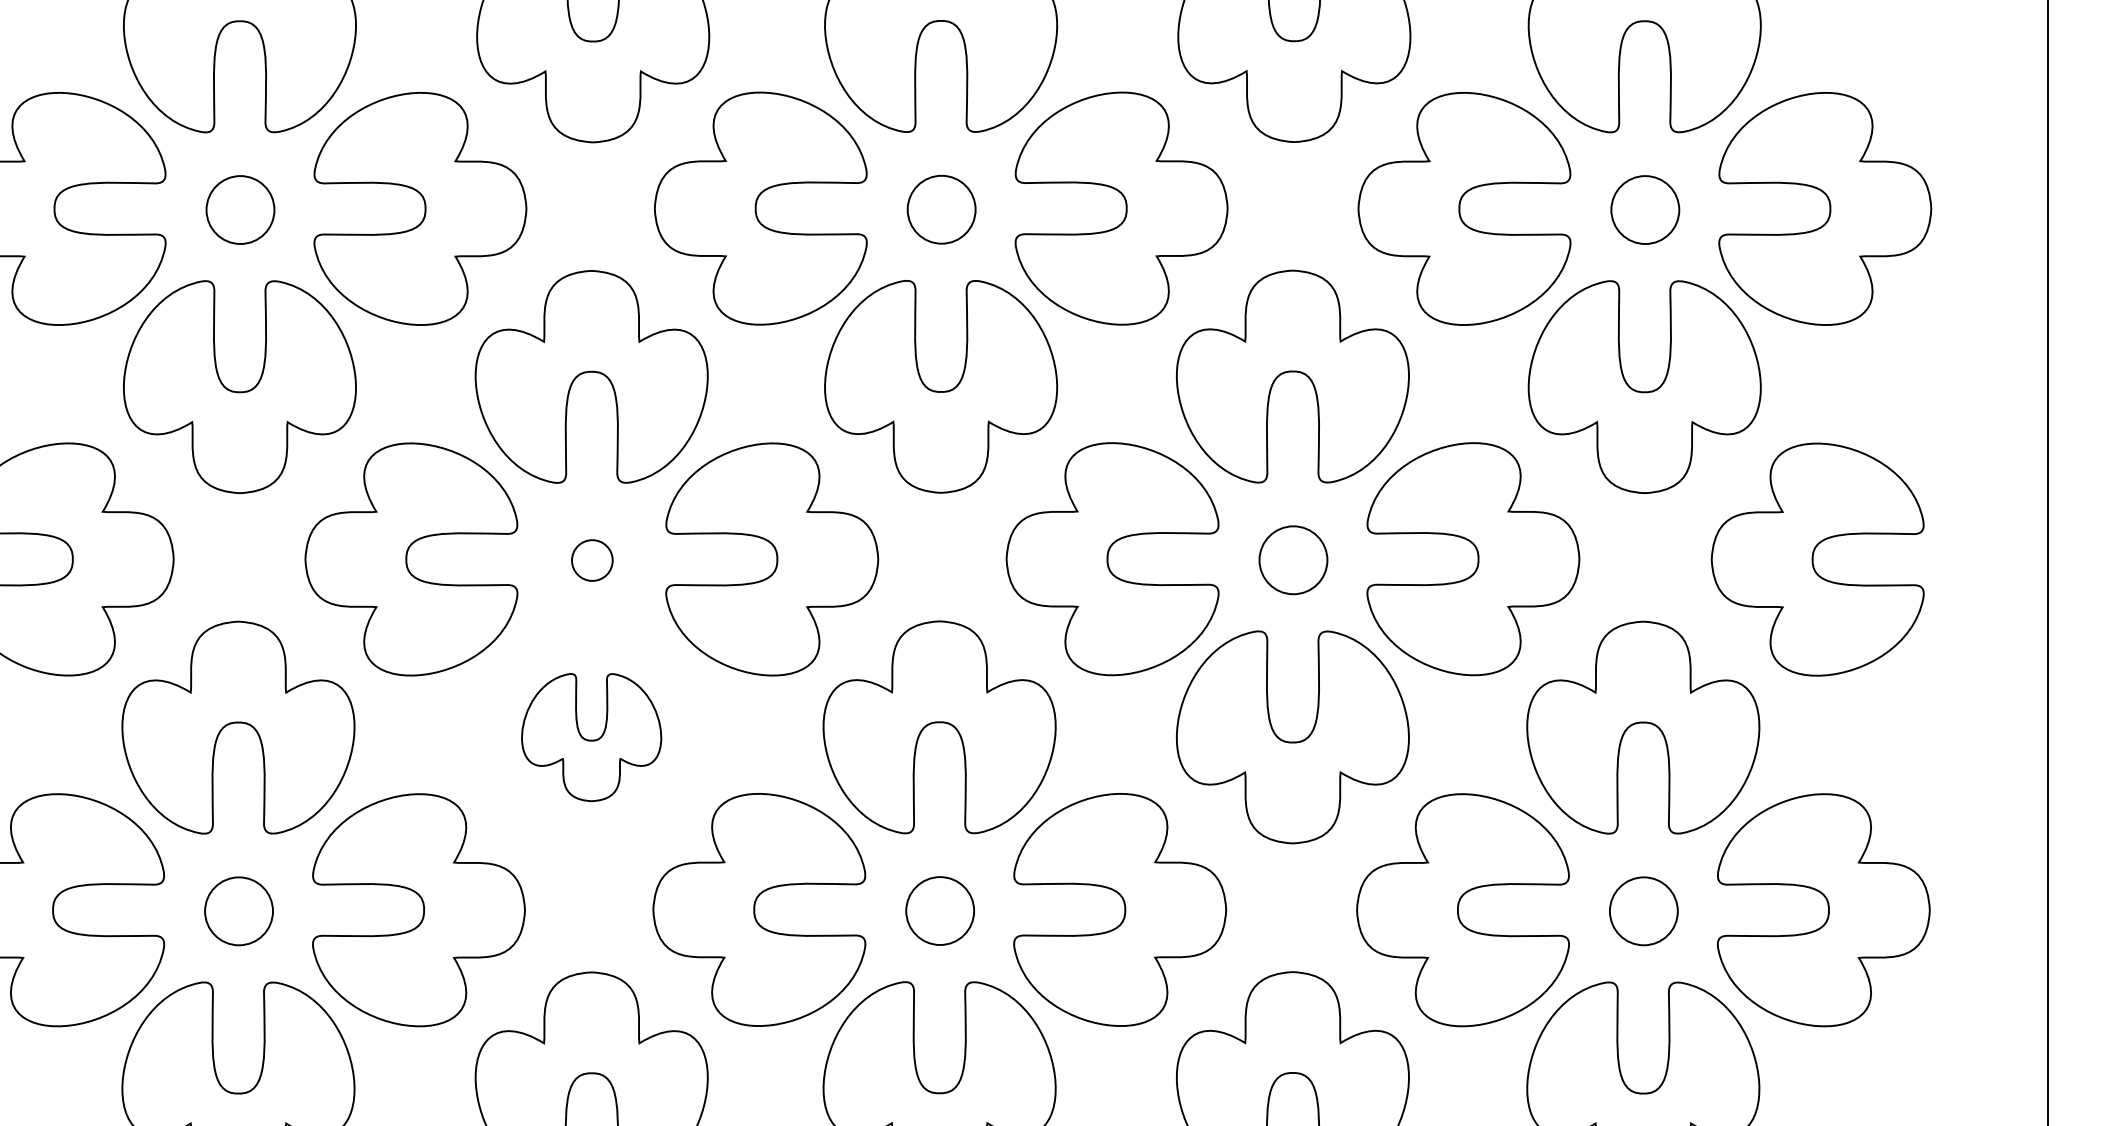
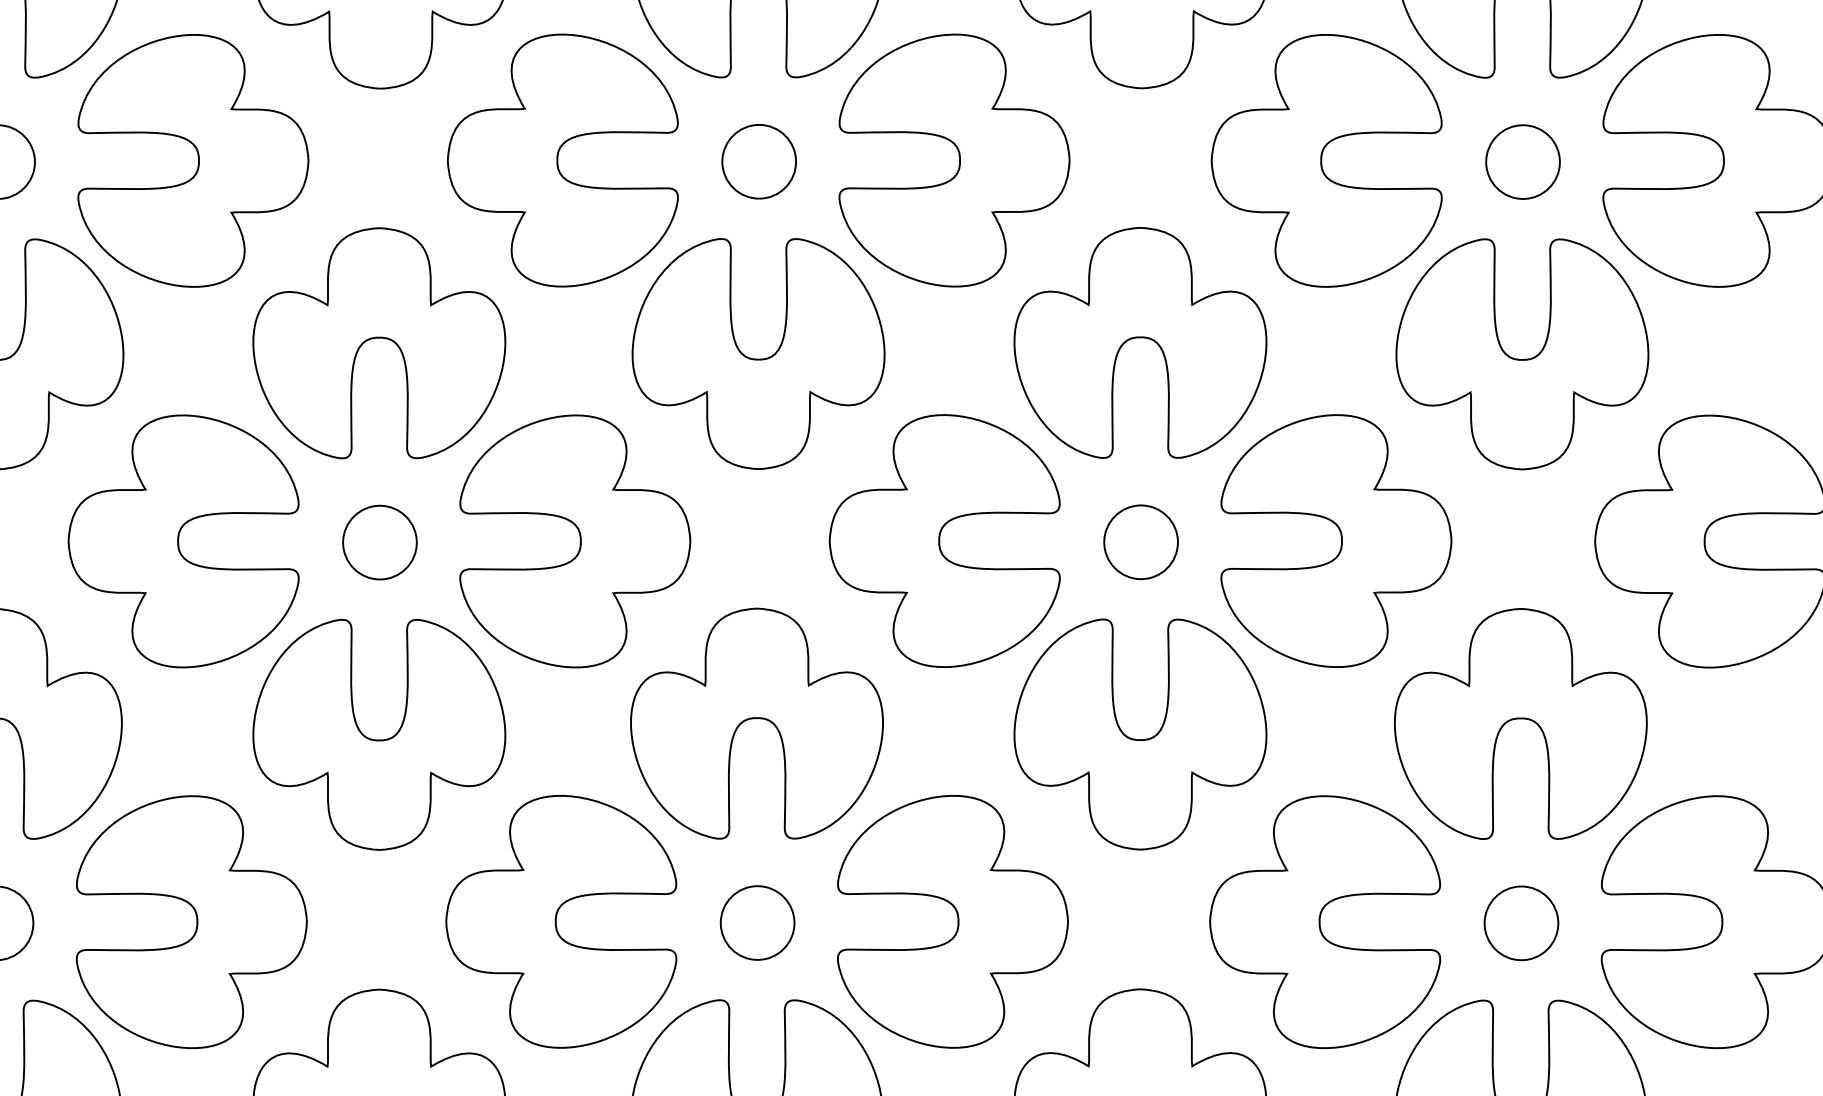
part: (592, 560) -> (380, 542), size x1.67
part: (591, 737) -> (379, 734), size x1.67

